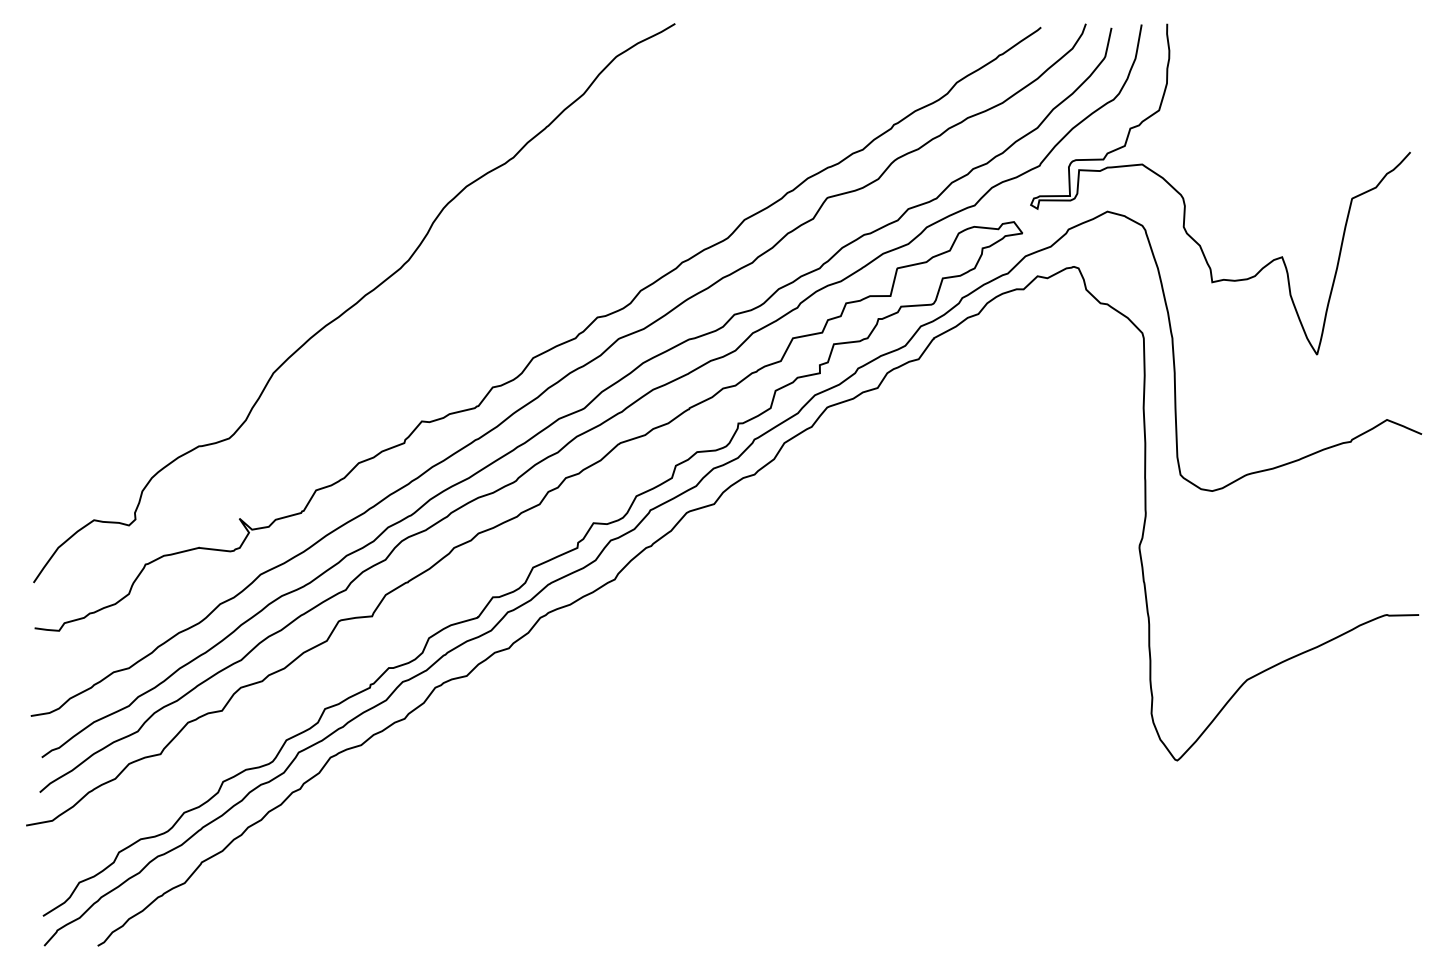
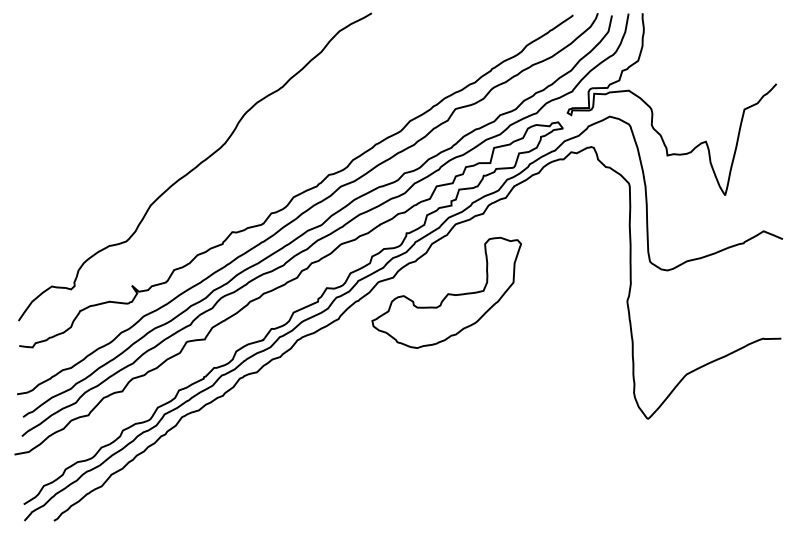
part: (810, 531) -> (446, 292), added

